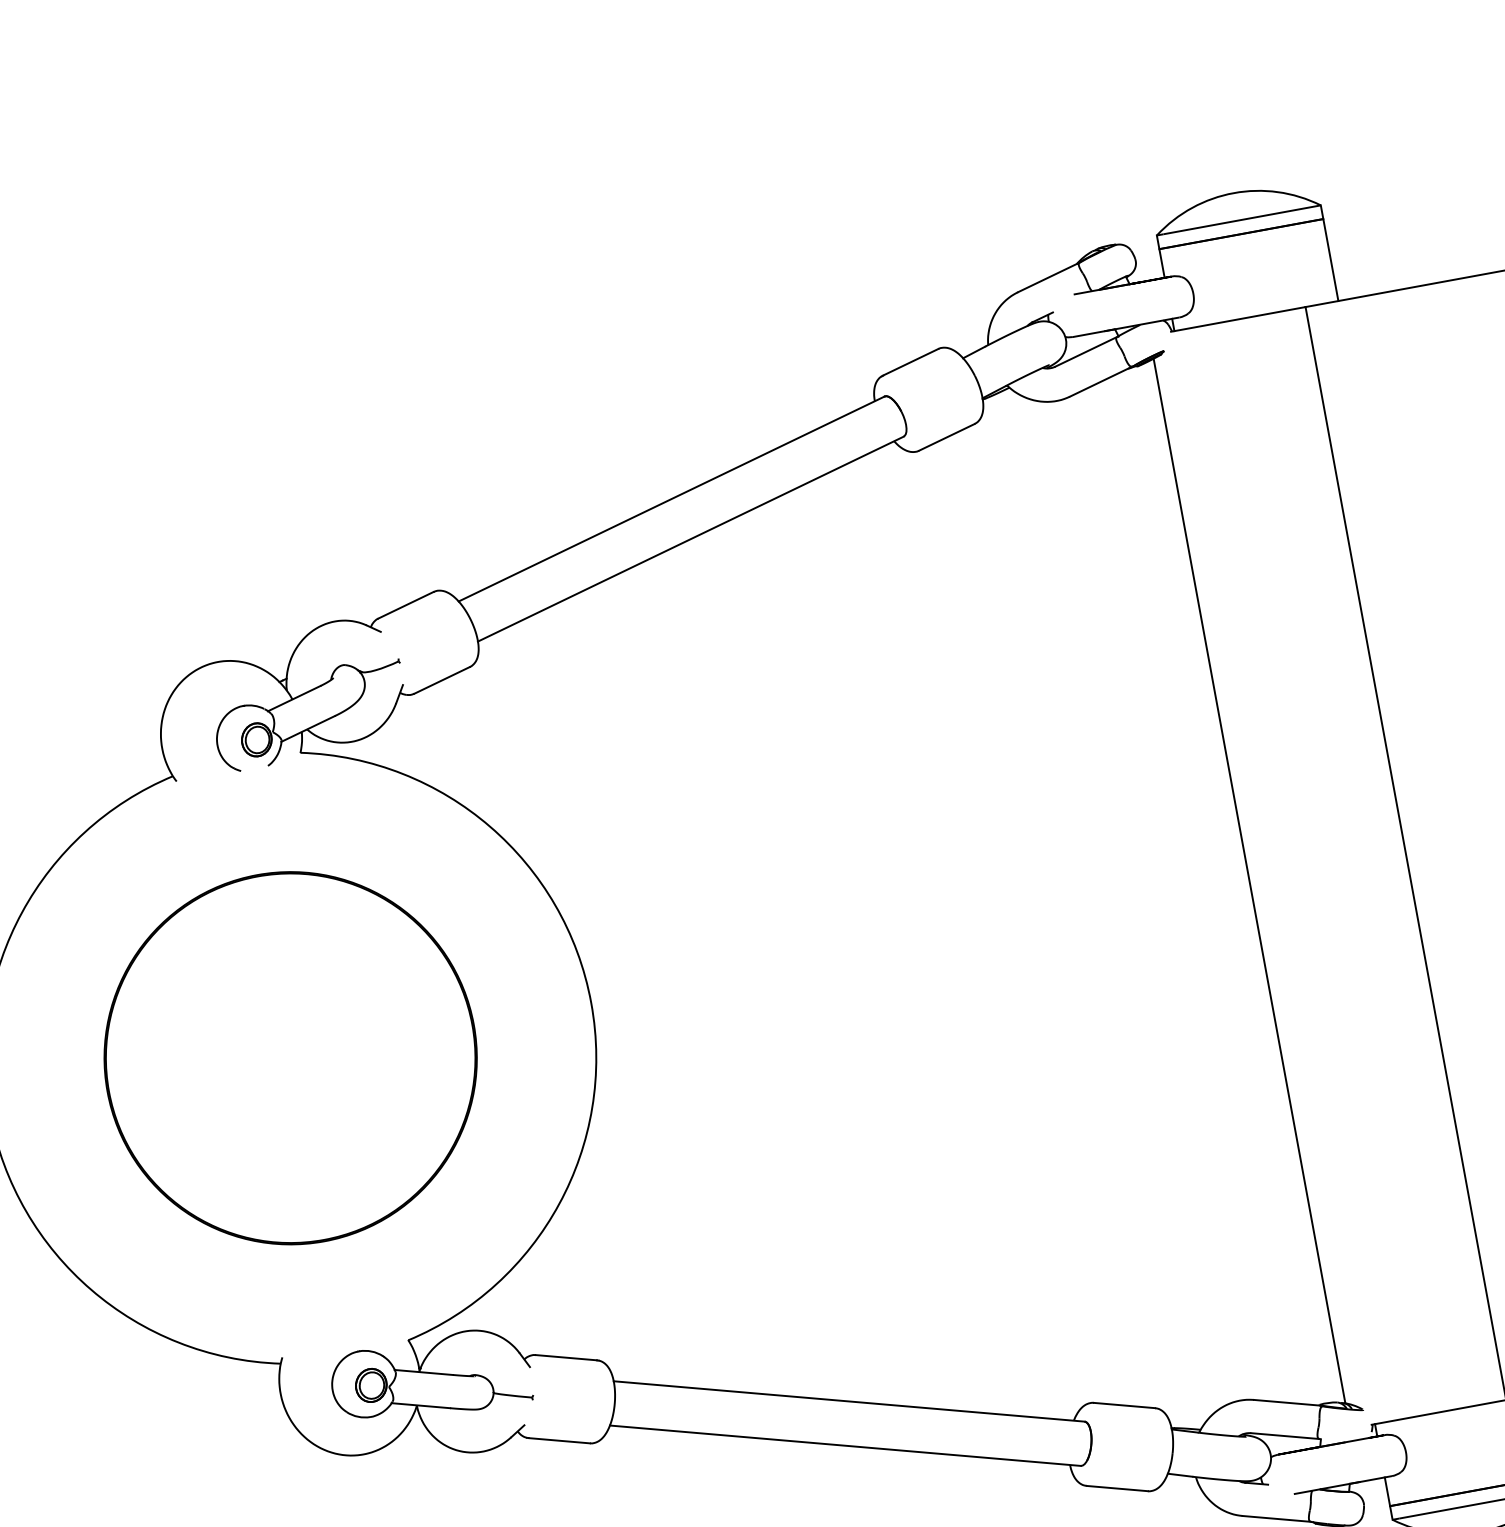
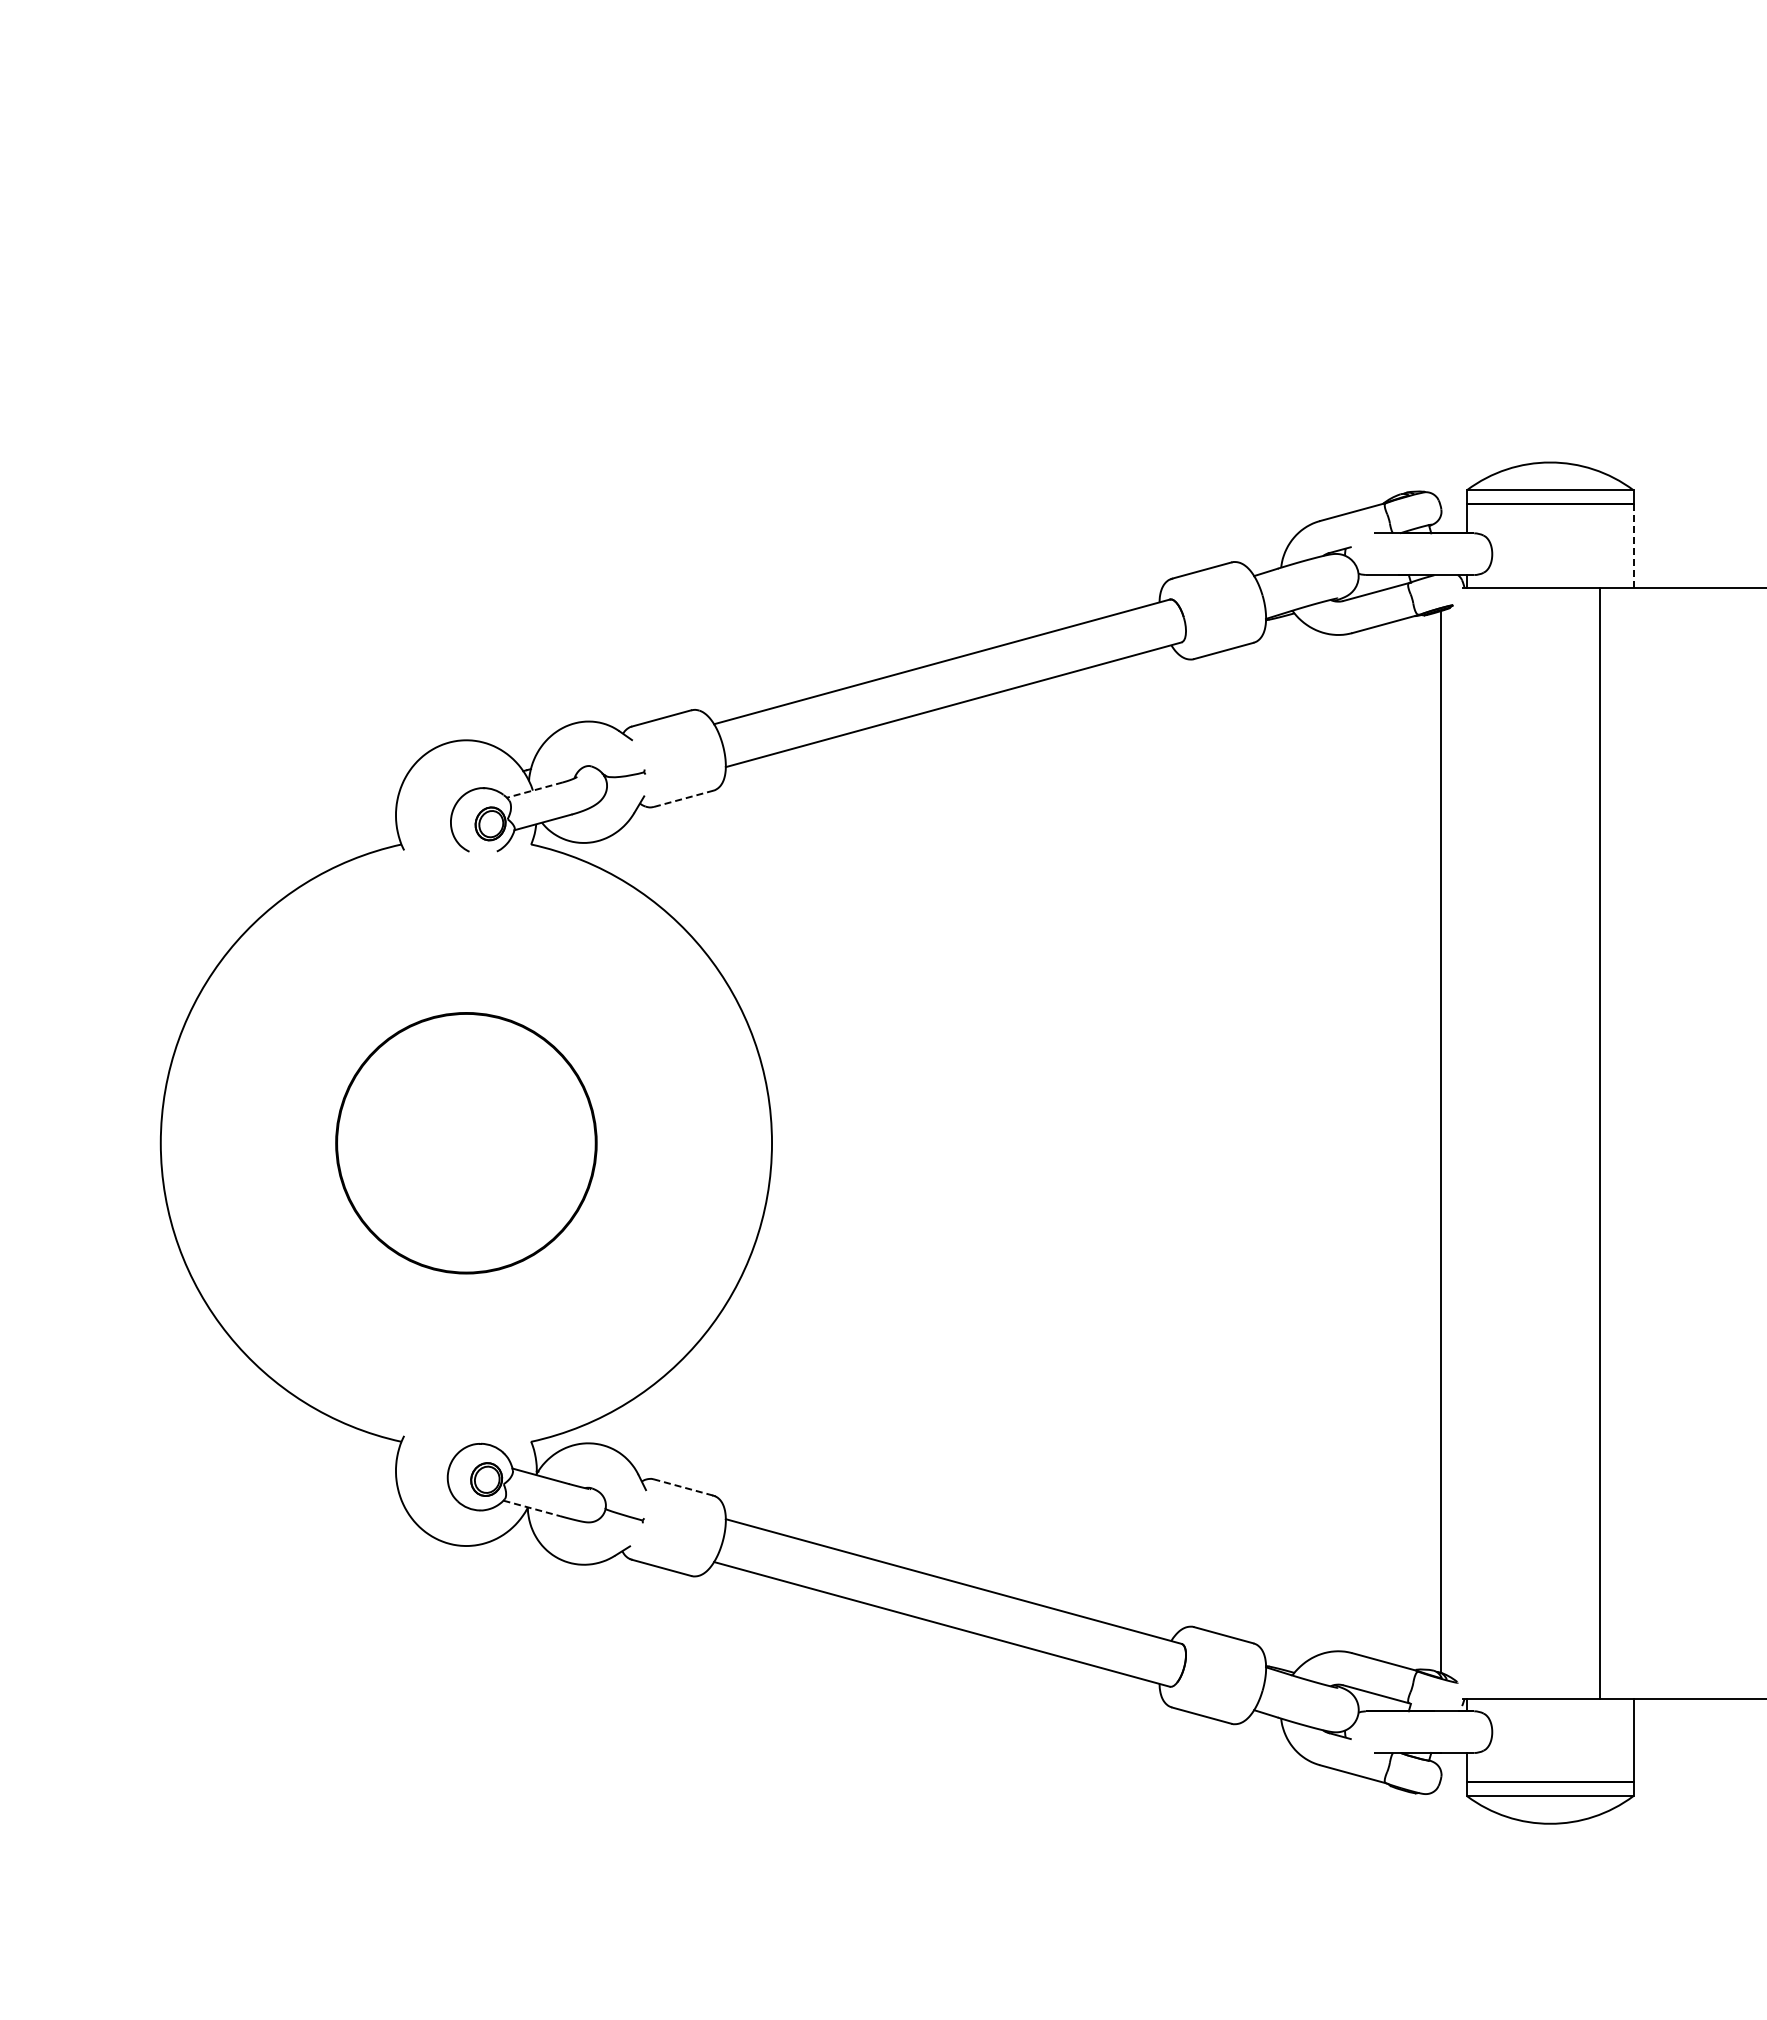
line: (1330, 259) -> (1633, 545), solid -> dashed
line: (441, 680) -> (683, 798), solid -> dashed
line: (294, 699) -> (534, 790), solid -> dashed
part: (290, 1058) -> (466, 1143), size x0.7
line: (566, 1357) -> (683, 1487), solid -> dashed
line: (421, 1405) -> (532, 1508), solid -> dashed

